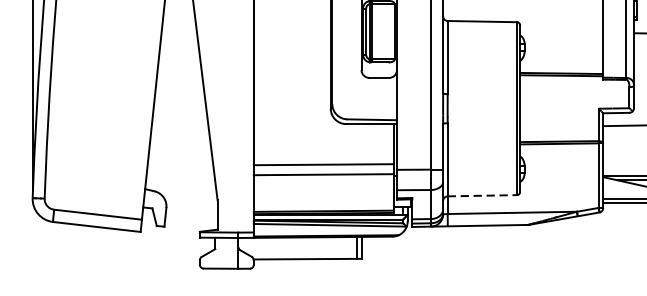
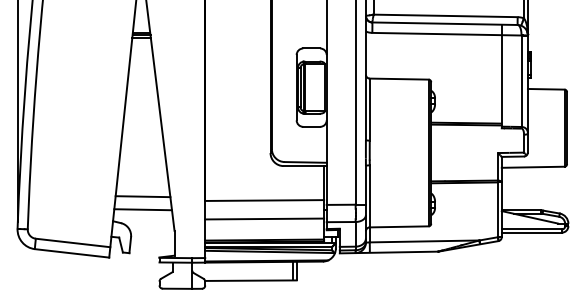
line: (179, 159) -> (142, 196), added
line: (323, 174) -> (264, 218), moved
line: (181, 175) -> (143, 209), added
line: (482, 195) -> (399, 226), dashed -> solid

